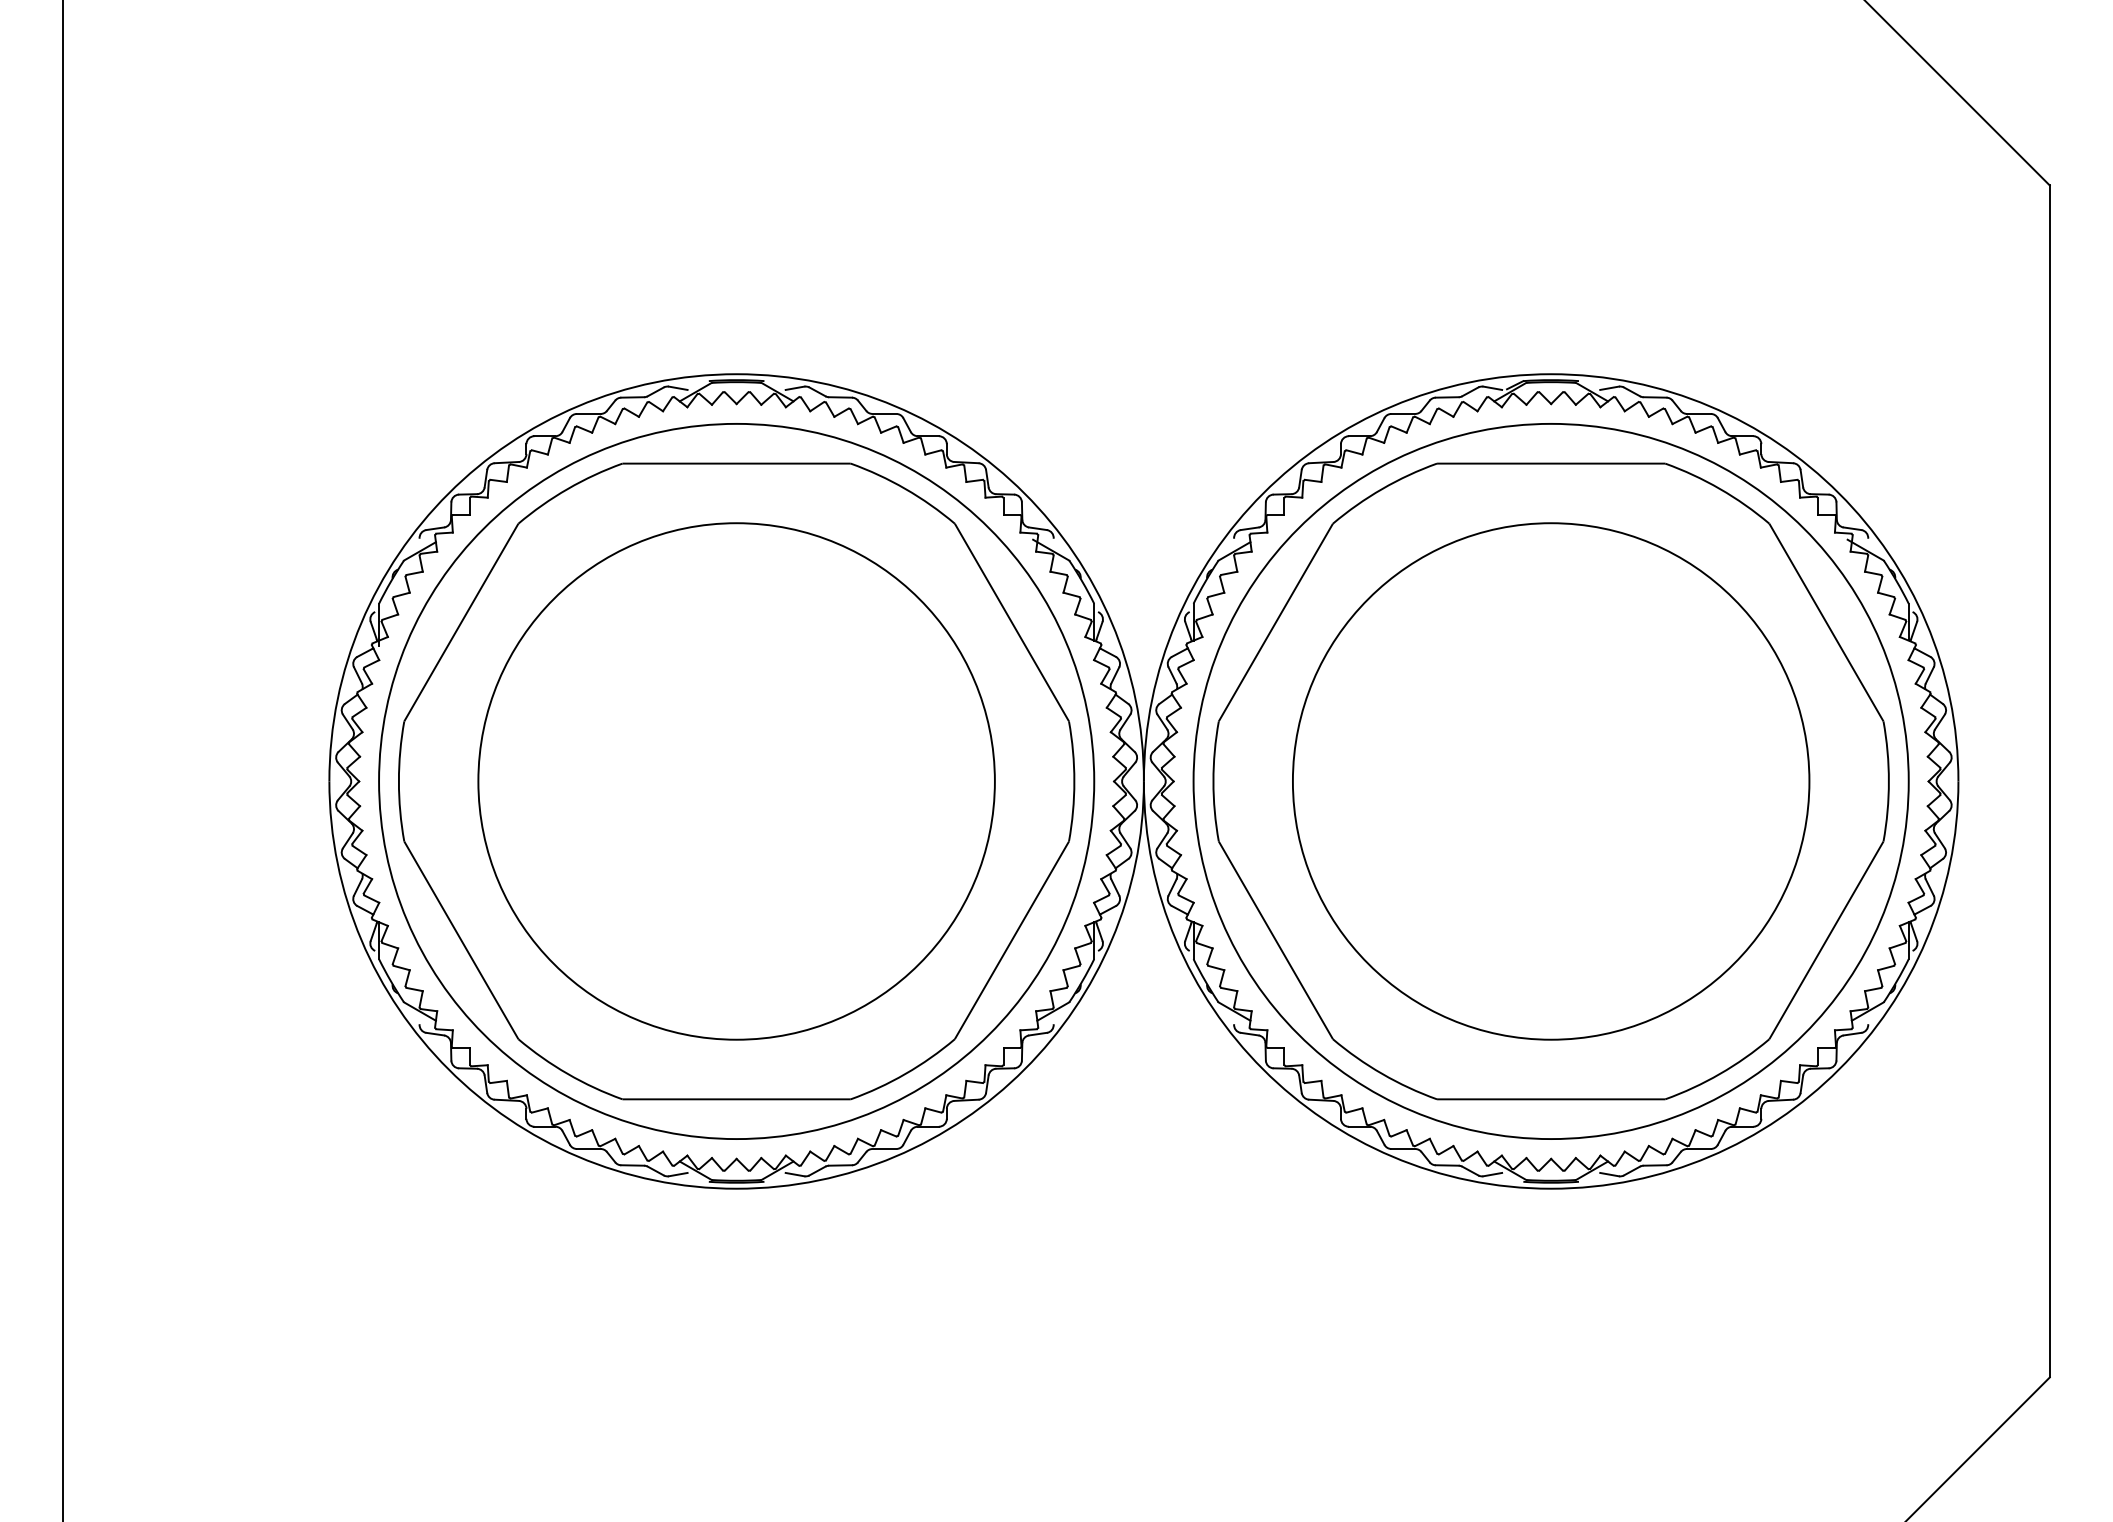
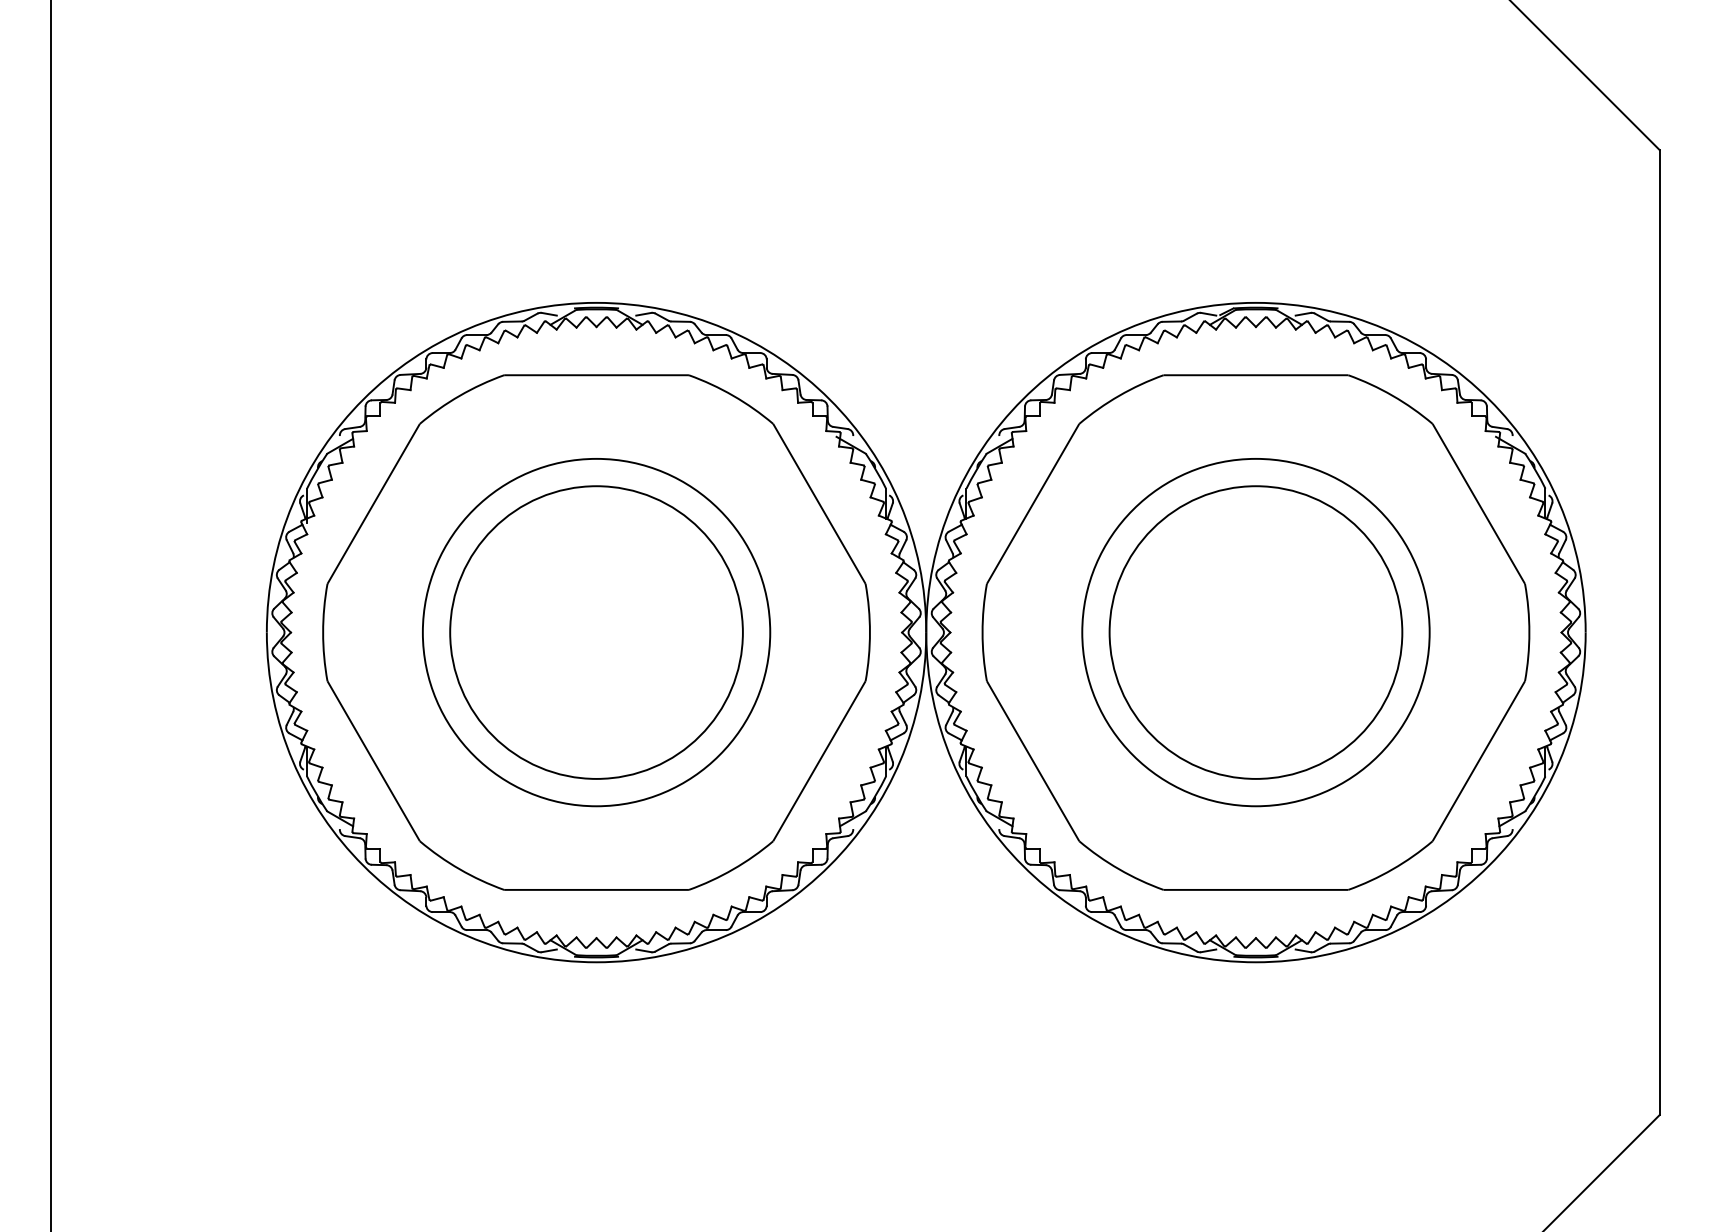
circle: (736, 781) -> (596, 632), size x0.6
circle: (736, 781) -> (596, 632), size x0.7
circle: (1550, 781) -> (1255, 632), size x0.6
circle: (1550, 781) -> (1255, 632), size x0.7

